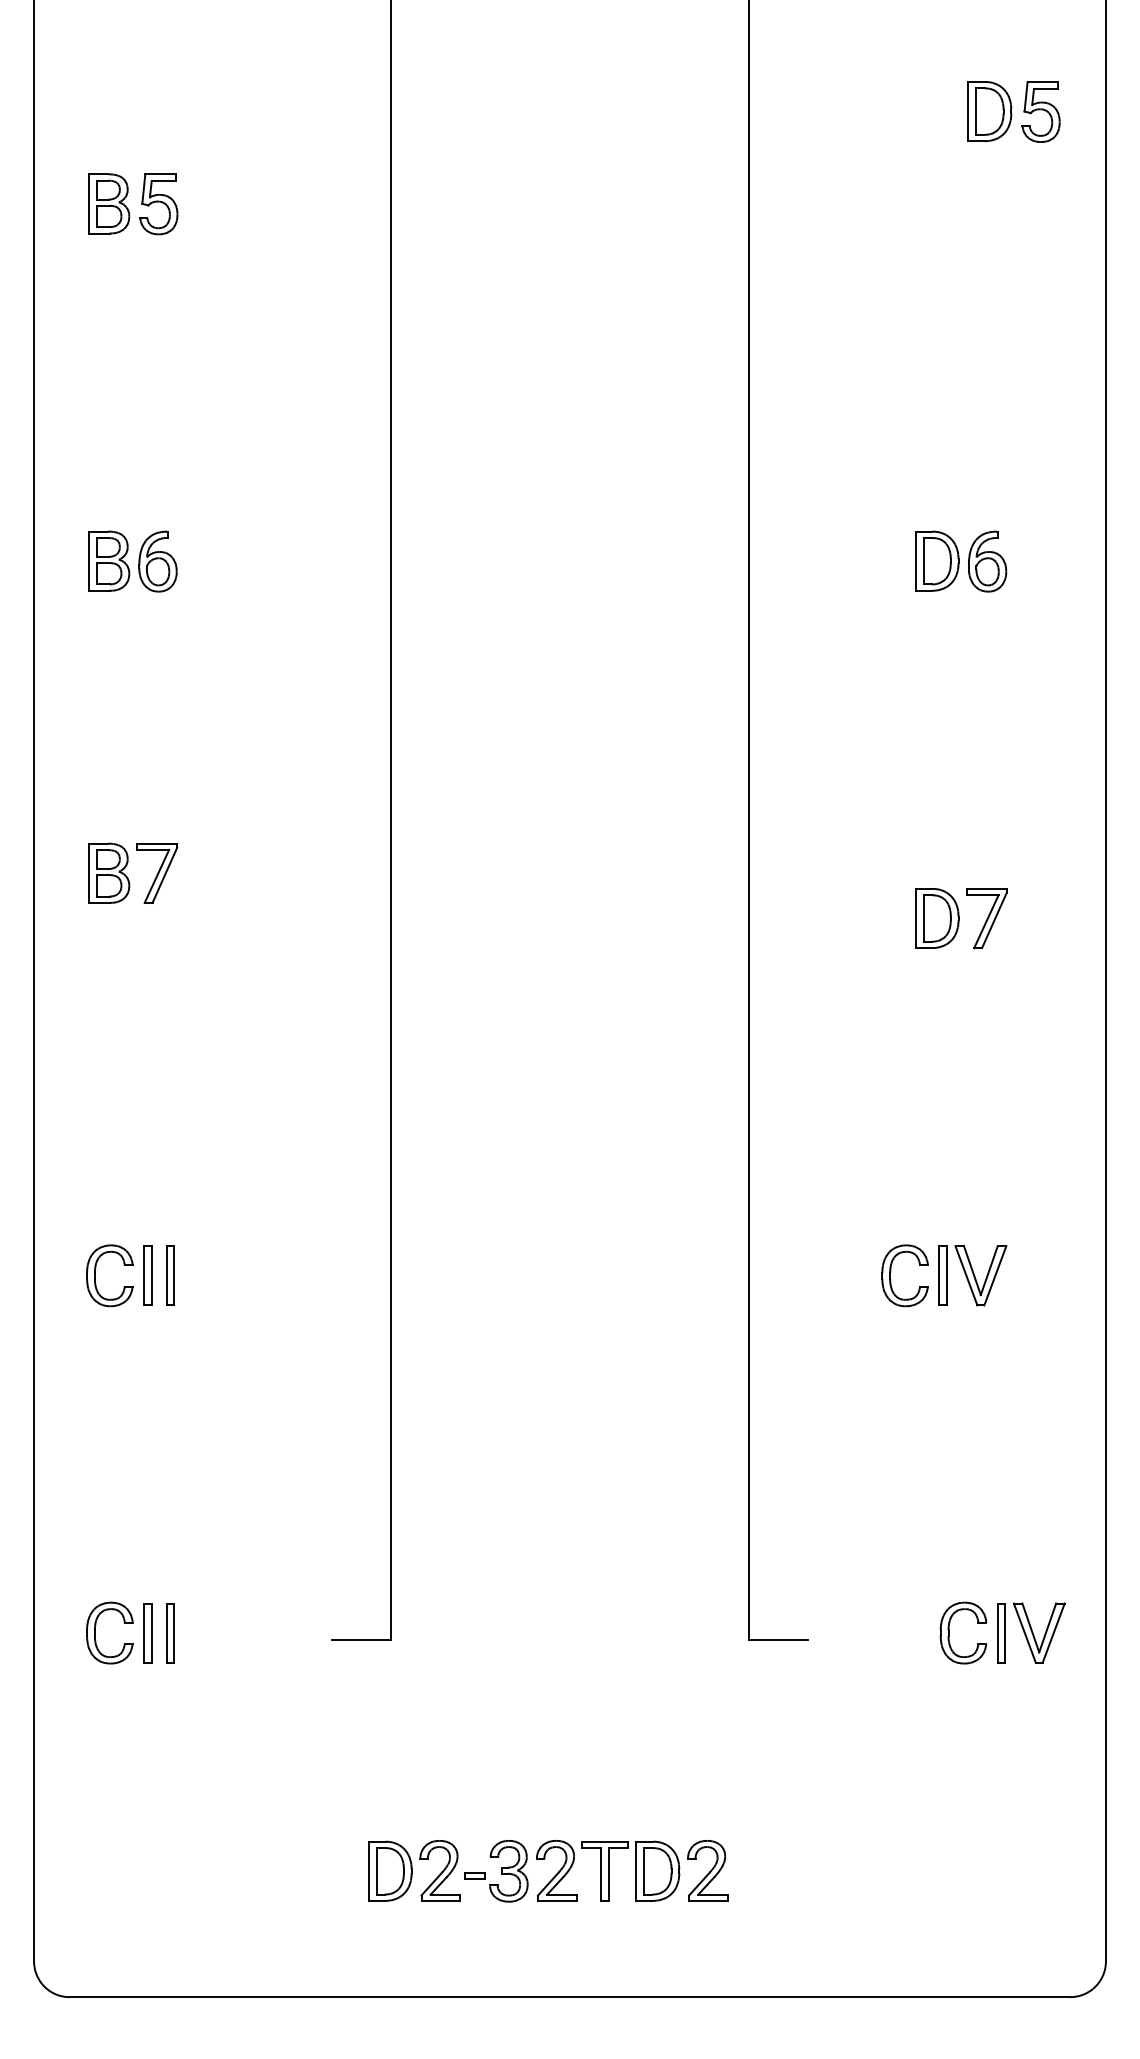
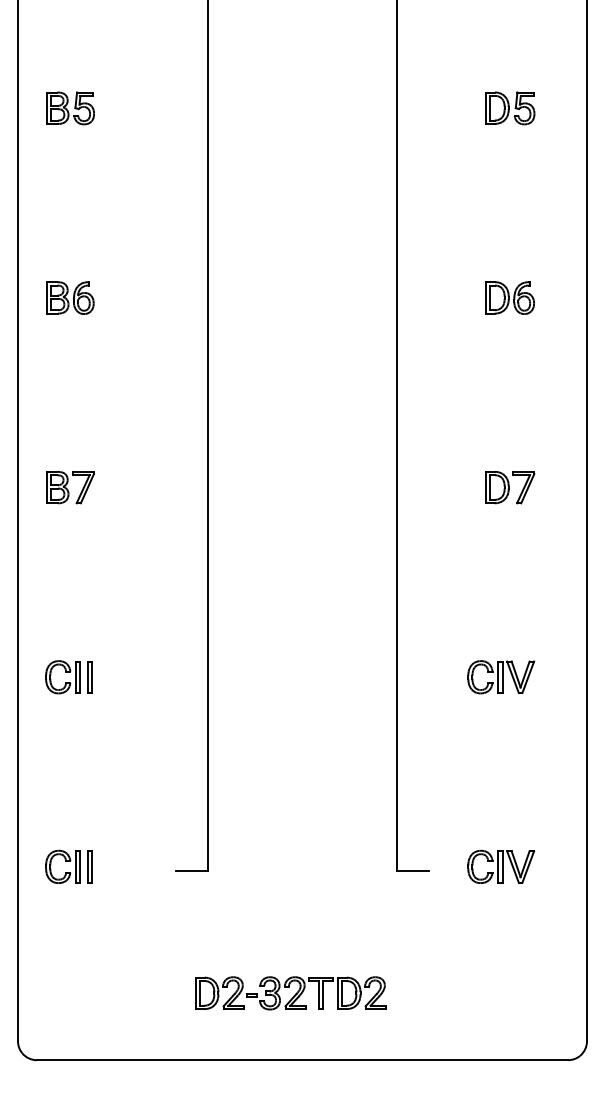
part: (1014, 112) -> (510, 108), moved
part: (132, 873) -> (70, 487), moved
part: (1003, 1632) -> (501, 866), moved

